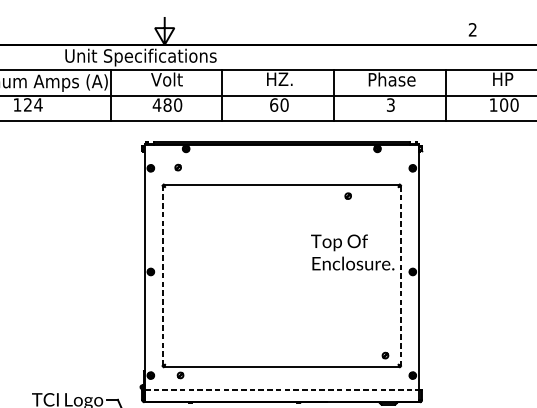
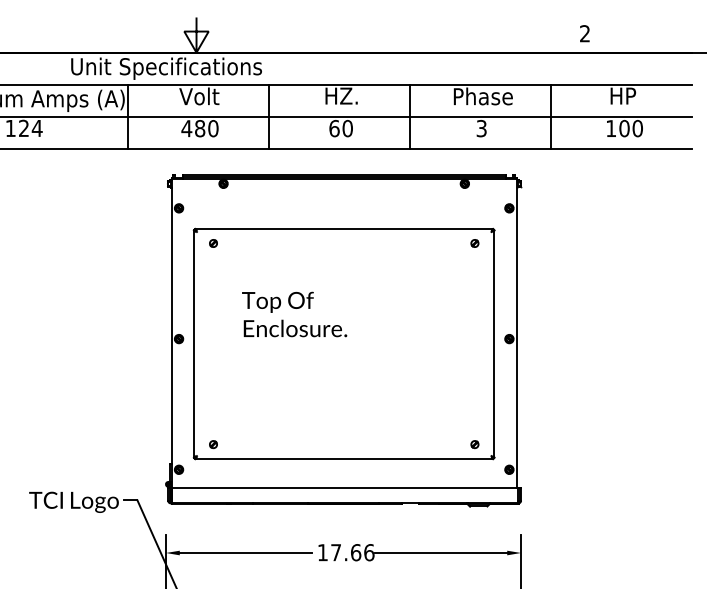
part: (178, 167) -> (213, 243), moved
part: (347, 196) -> (474, 243), moved
text: (352, 252) -> (294, 314), moved
line: (162, 276) -> (193, 344), dashed -> solid
line: (400, 276) -> (494, 344), dashed -> solid
part: (180, 375) -> (213, 444), moved
line: (282, 390) -> (344, 488), dashed -> solid

